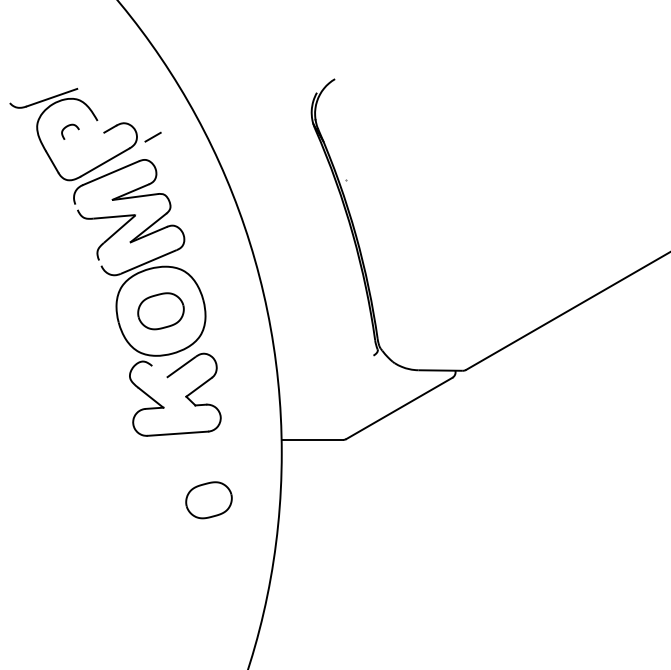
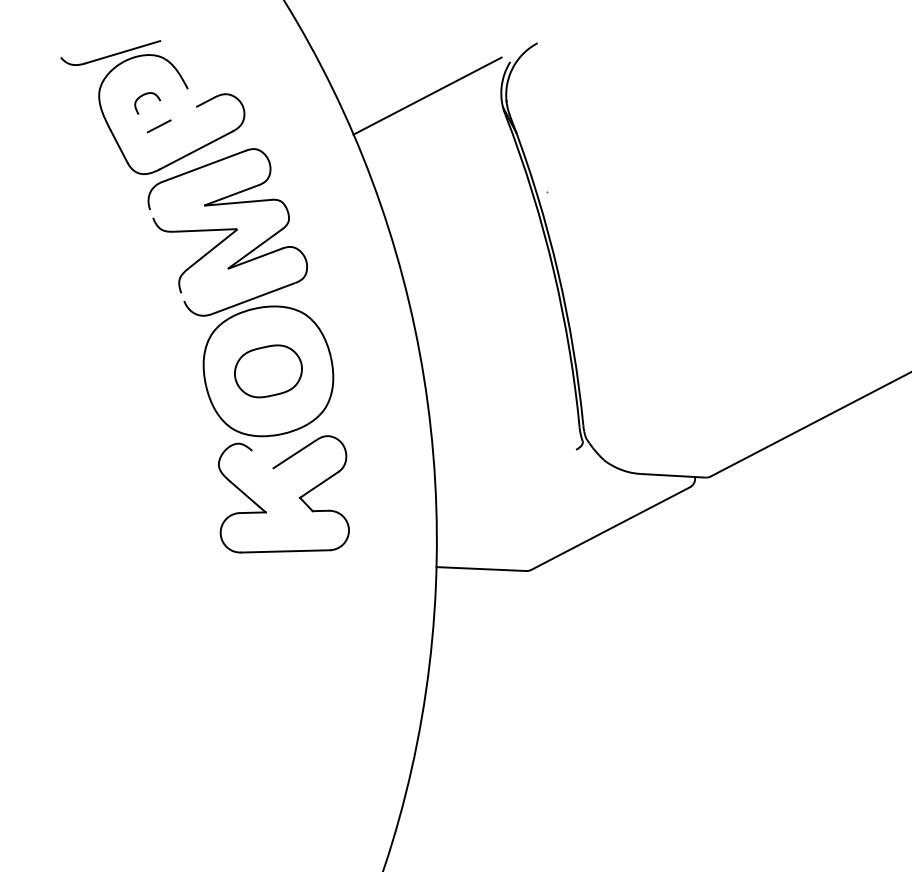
line: (261, 118) -> (427, 96), added
line: (152, 136) -> (158, 125), moved
part: (208, 500) -> (325, 650), removed

